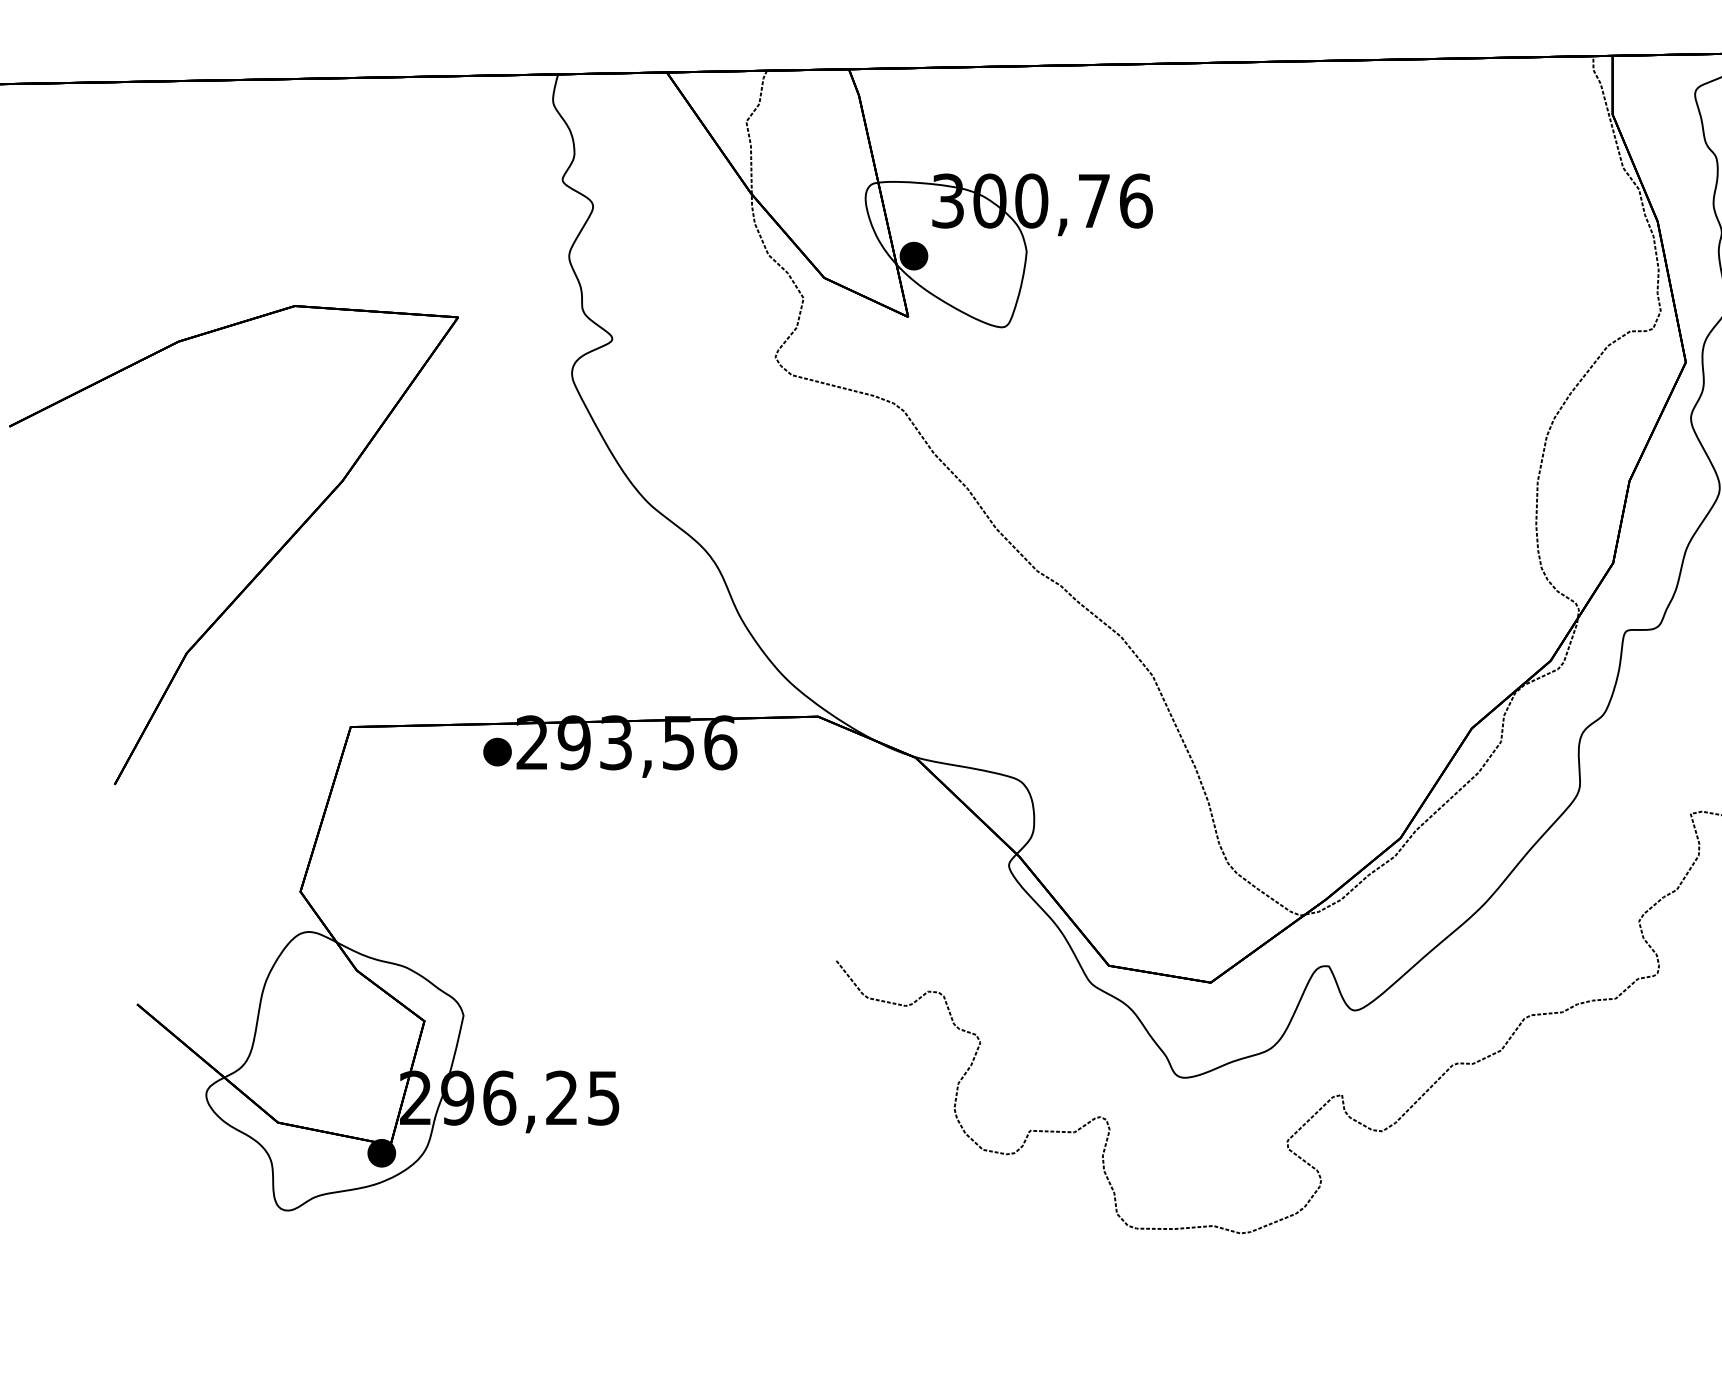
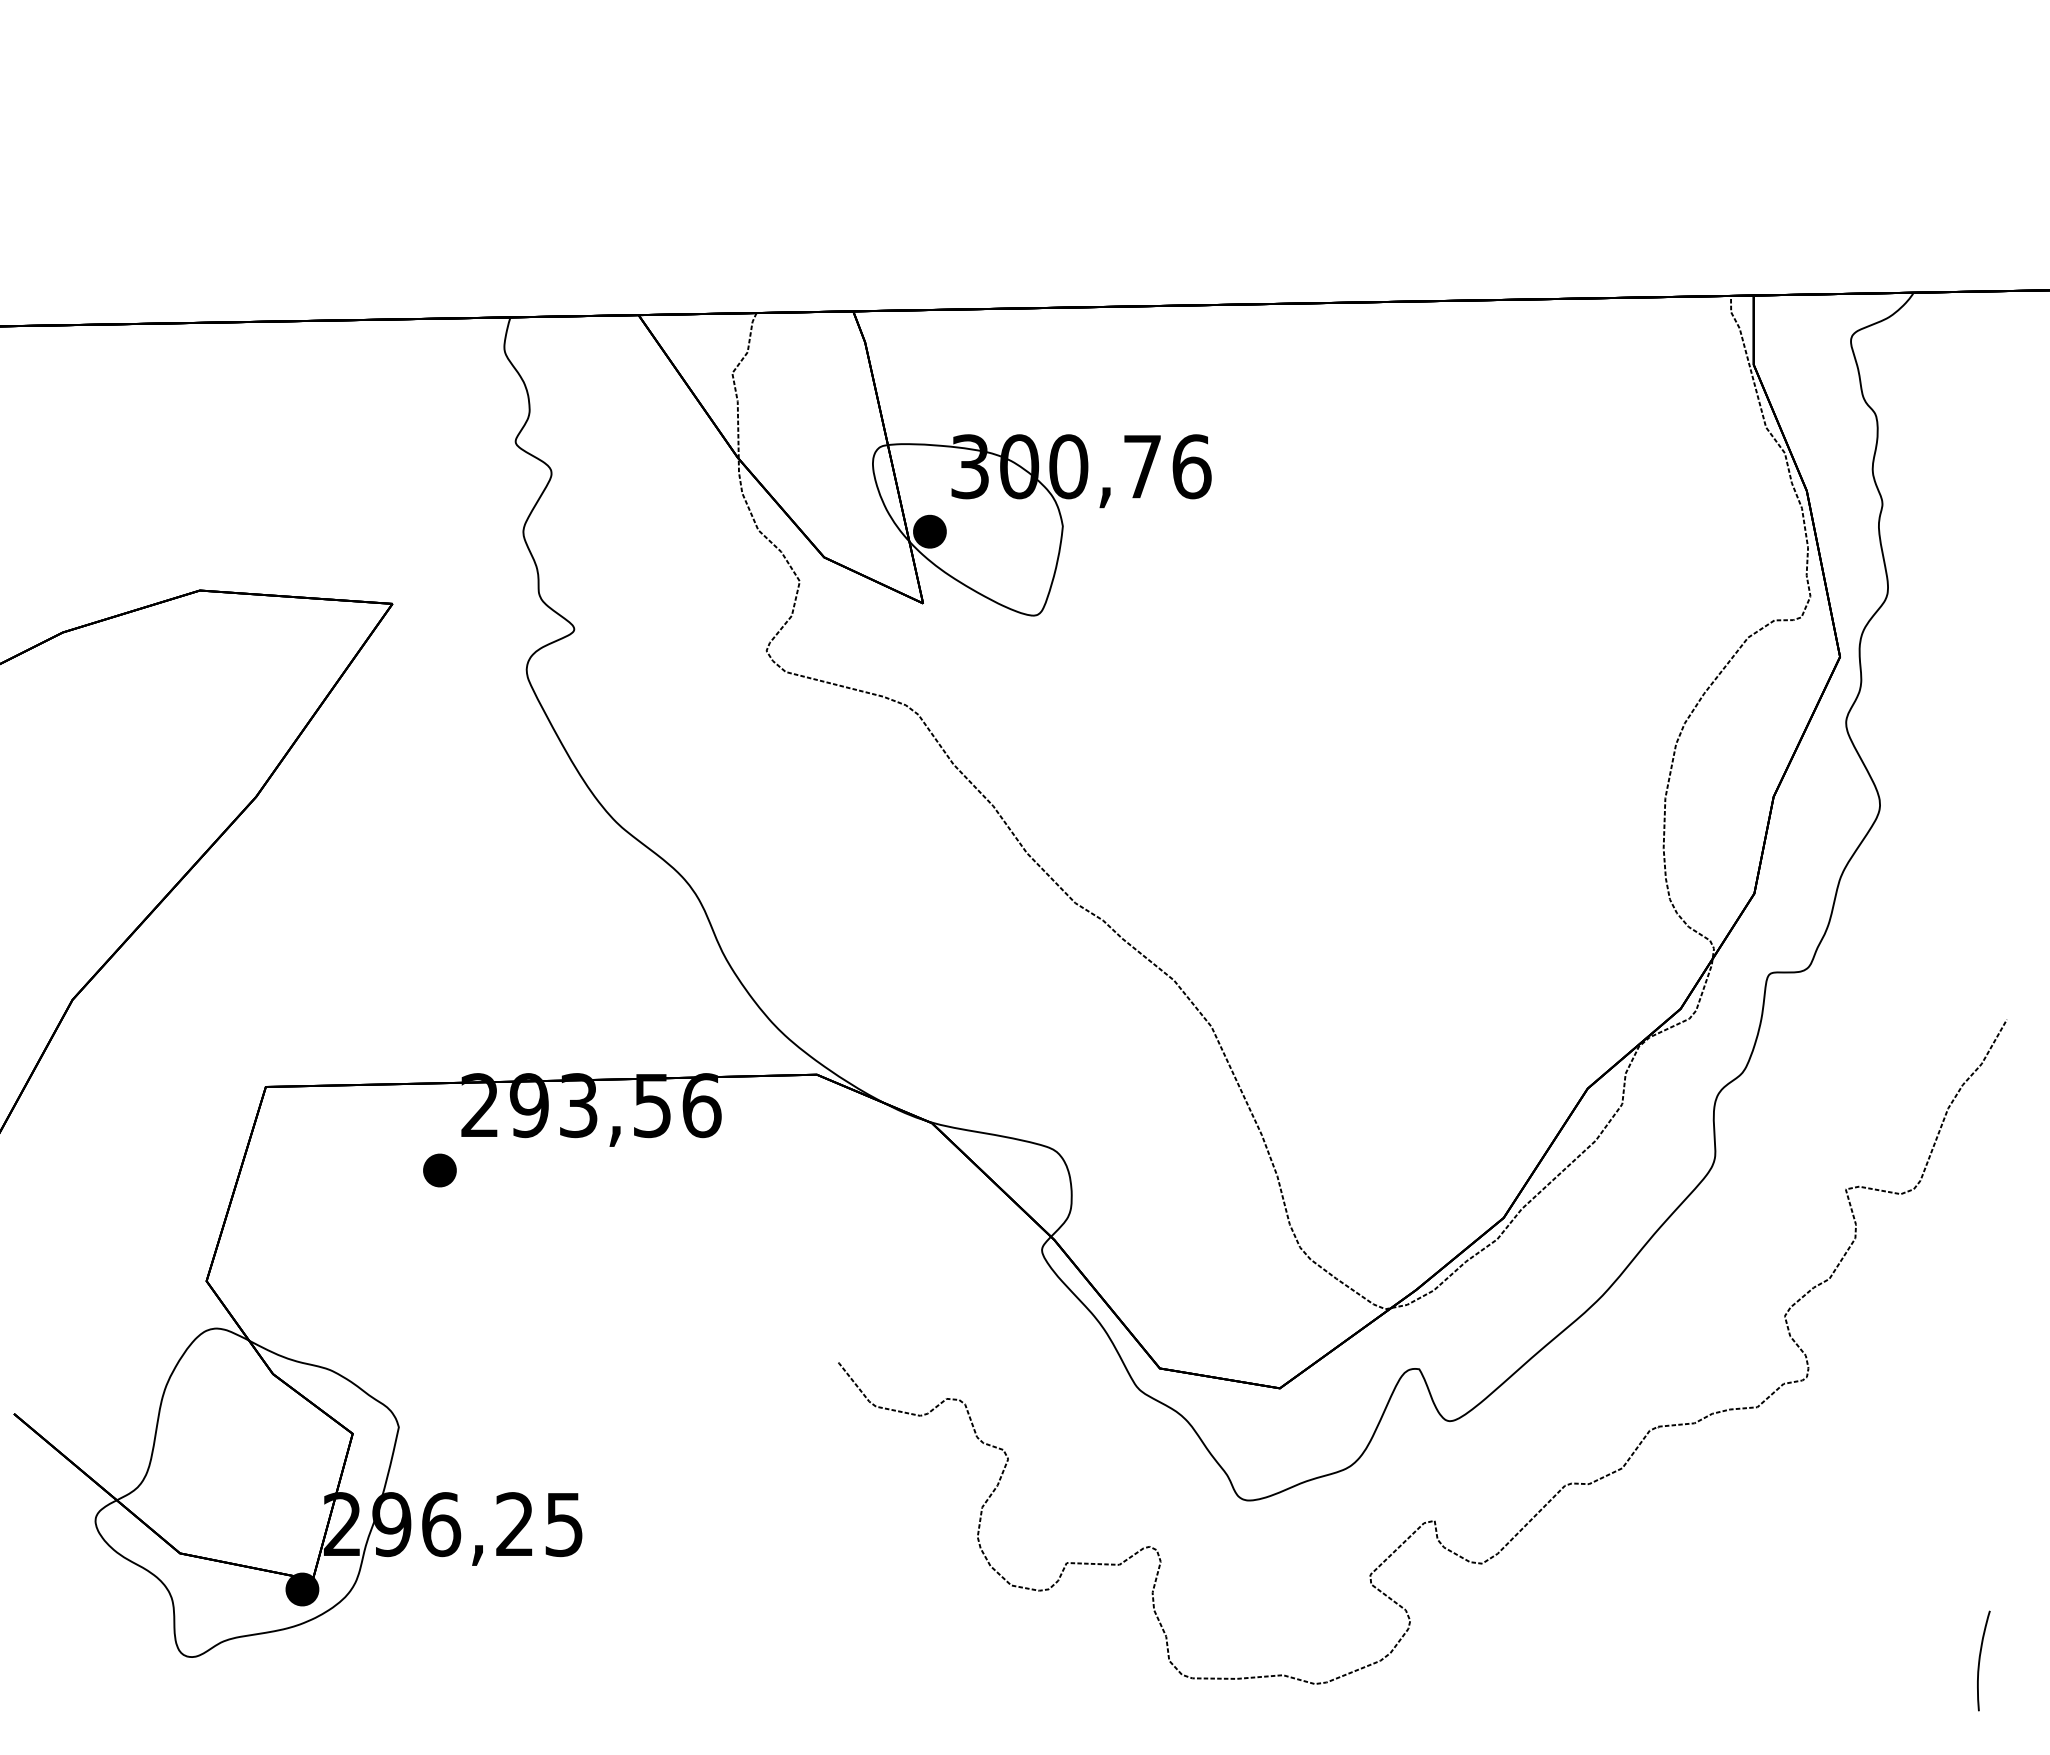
part: (497, 752) -> (439, 1170), moved

